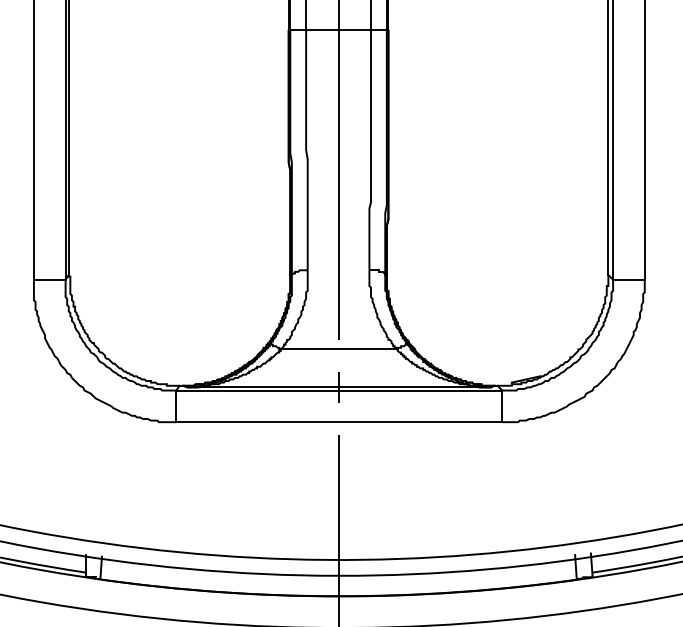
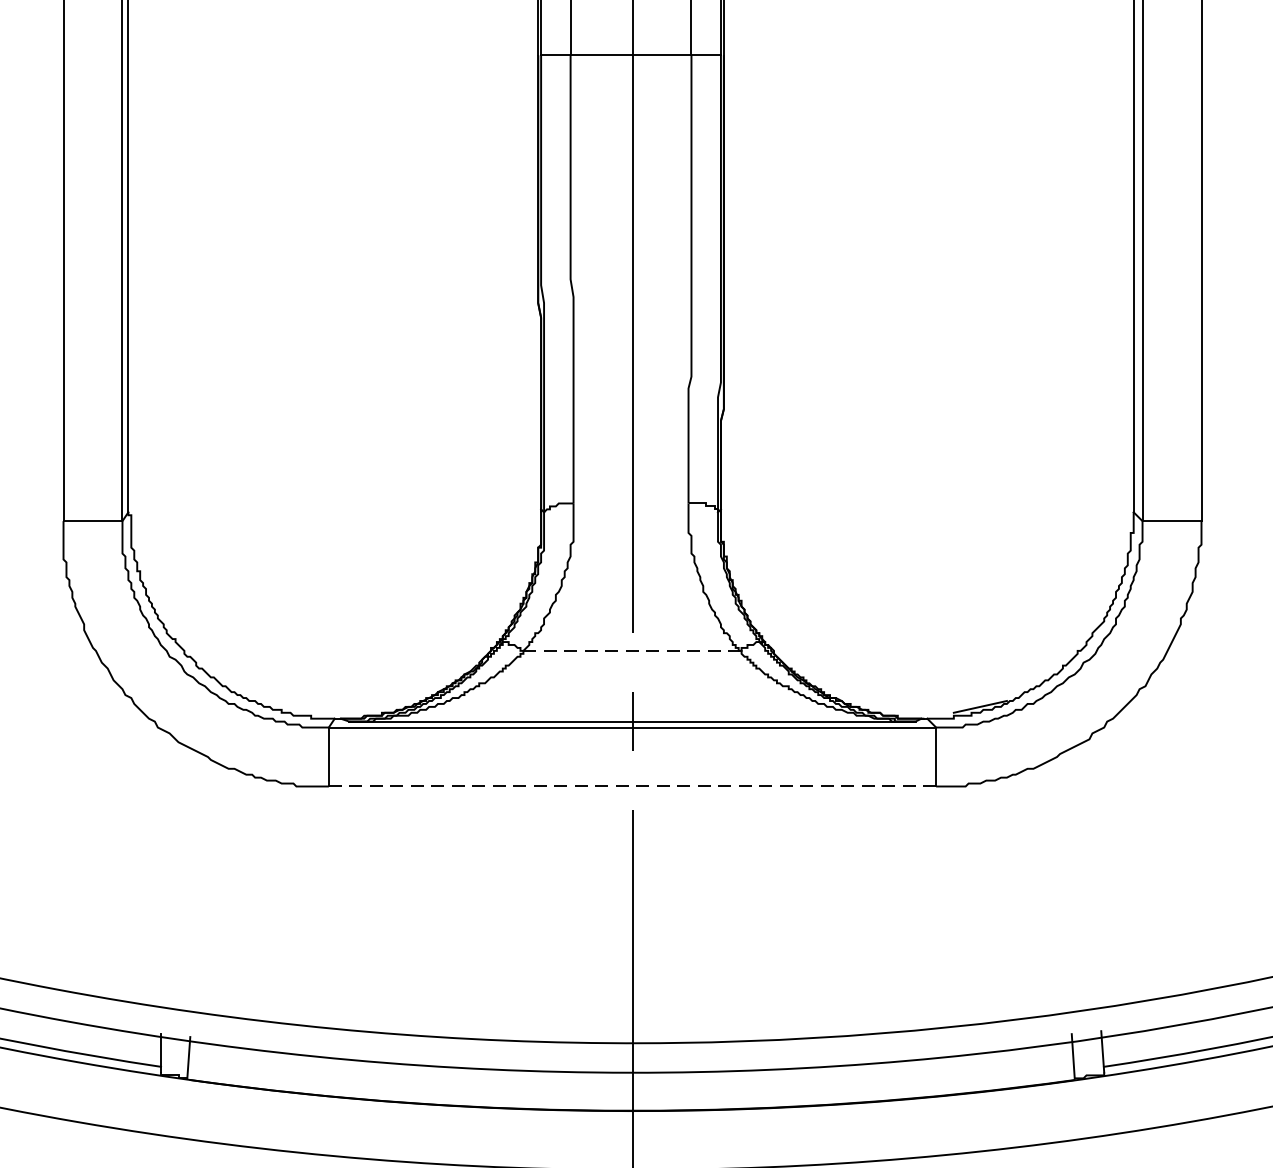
line: (338, 349) -> (630, 651), solid -> dashed
line: (339, 422) -> (632, 787), solid -> dashed

